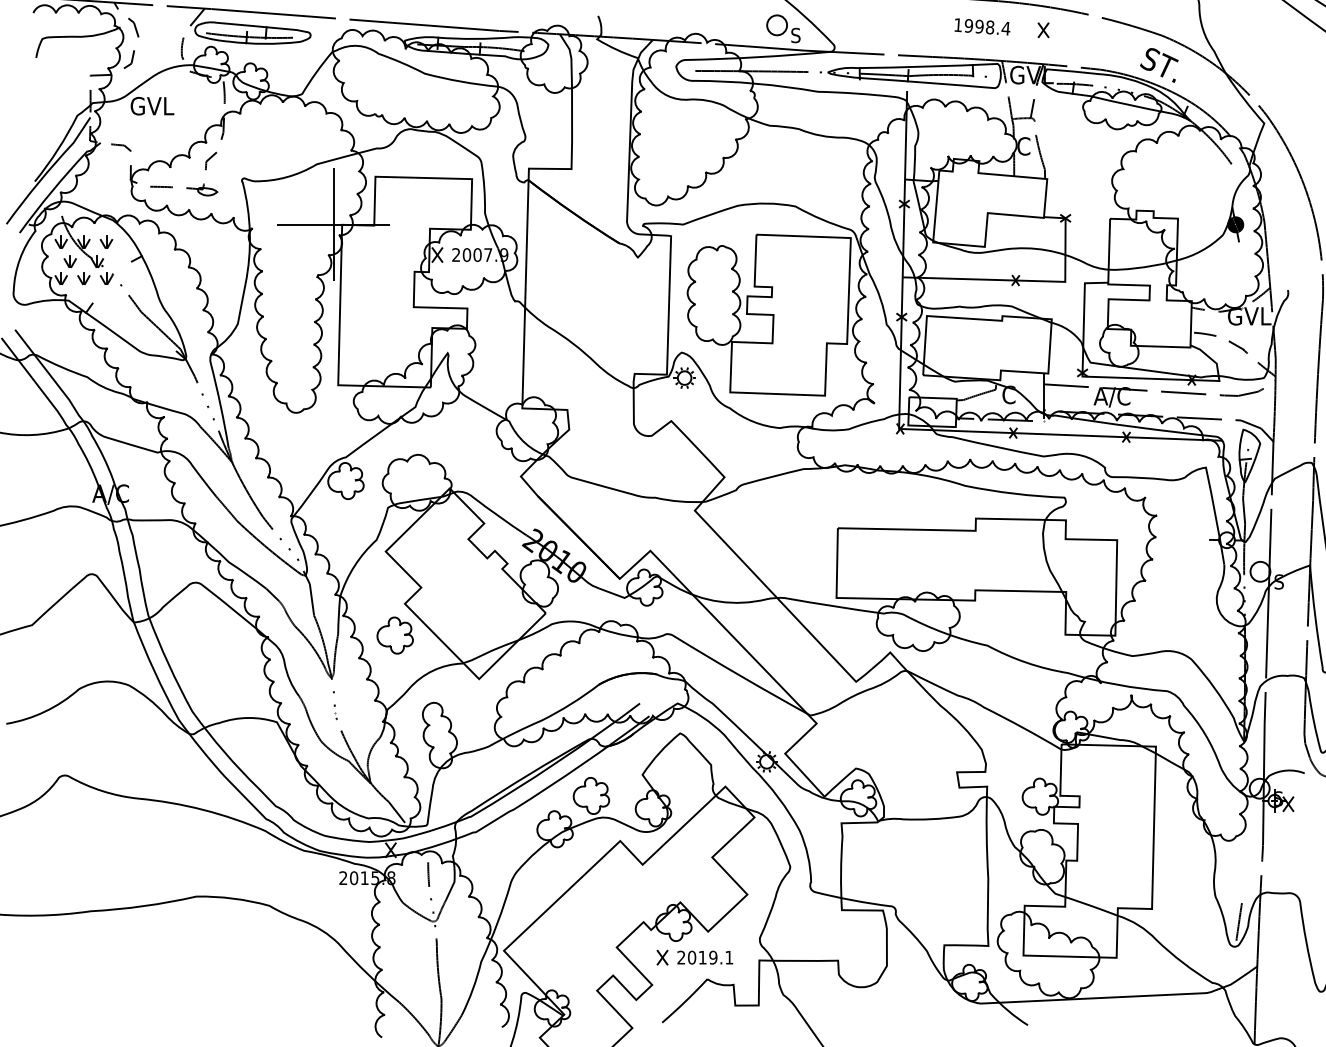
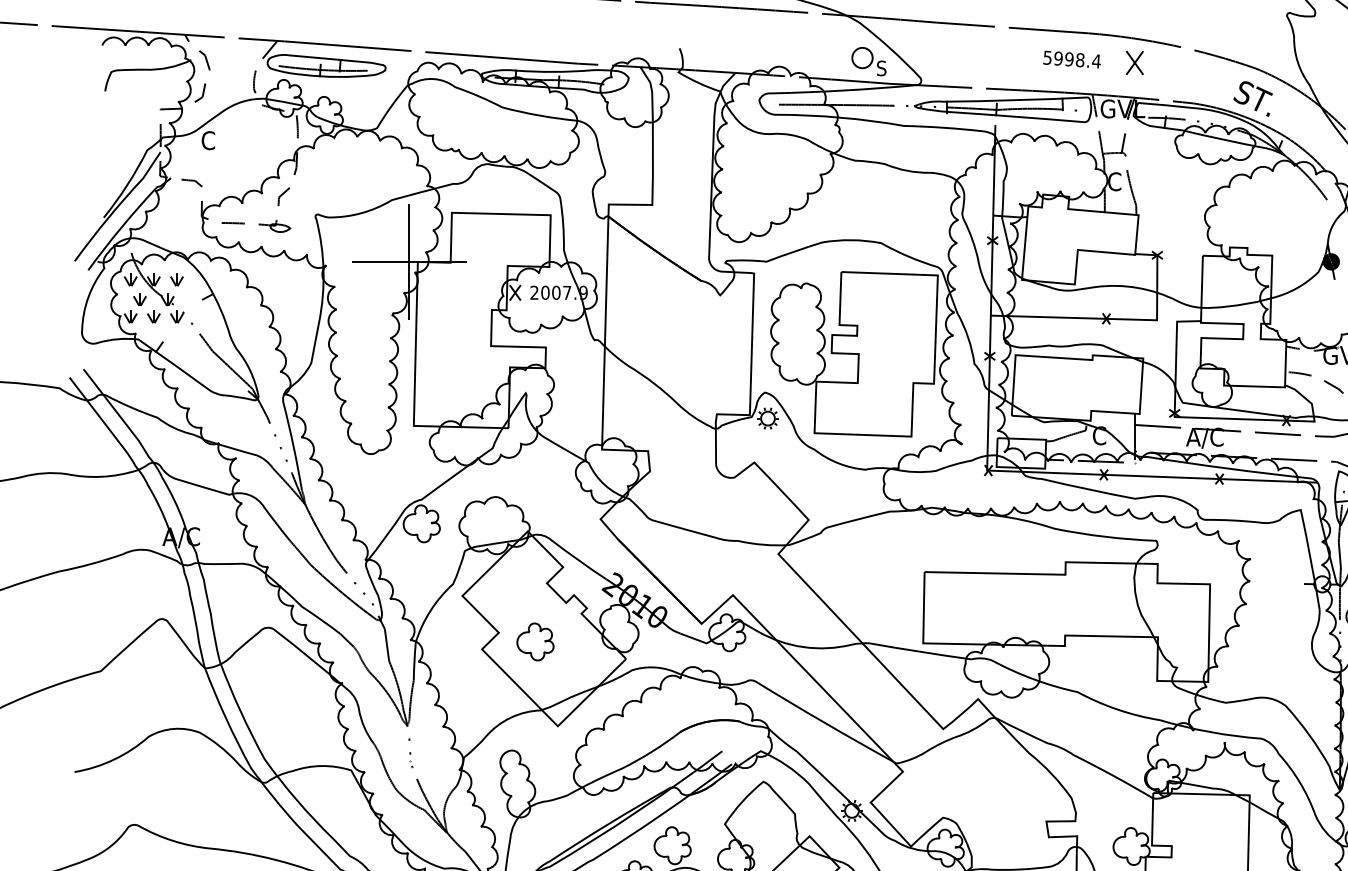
text: (957, 25) -> (1046, 58), 1998.4 -> 5998.4
part: (1043, 30) -> (1134, 63), size x1.6
text: (156, 106) -> (228, 140), GVL -> C
part: (394, 635) -> (534, 641), moved

